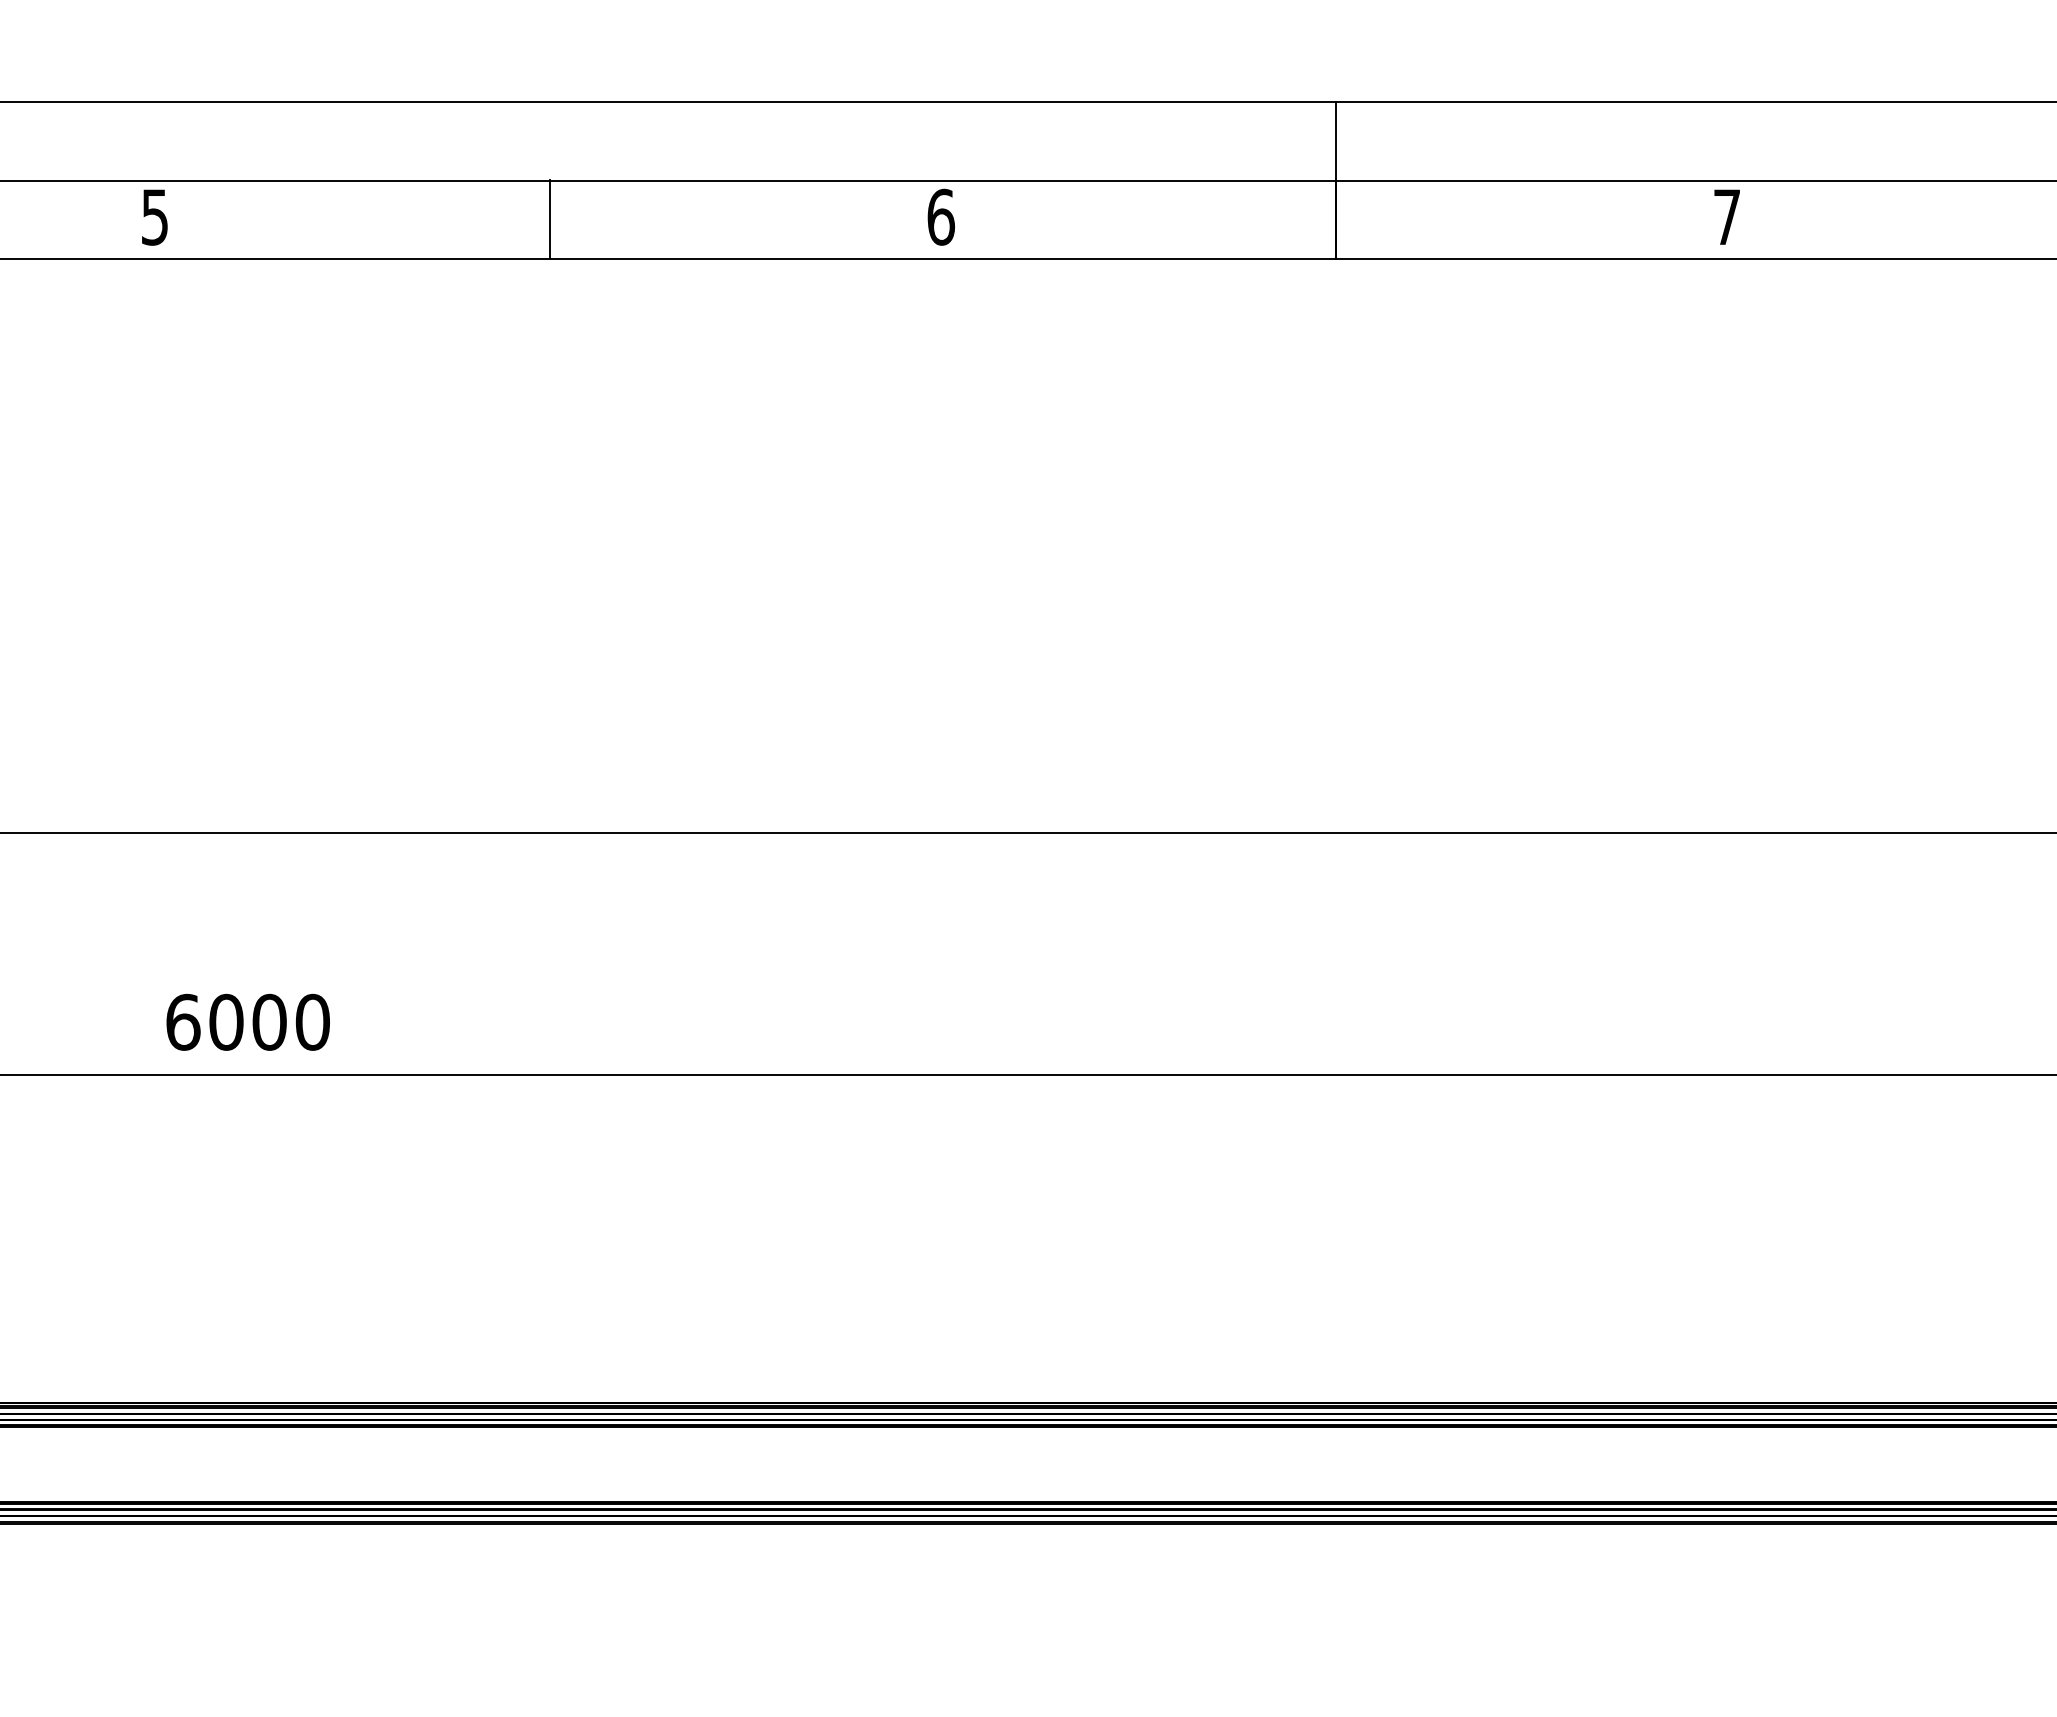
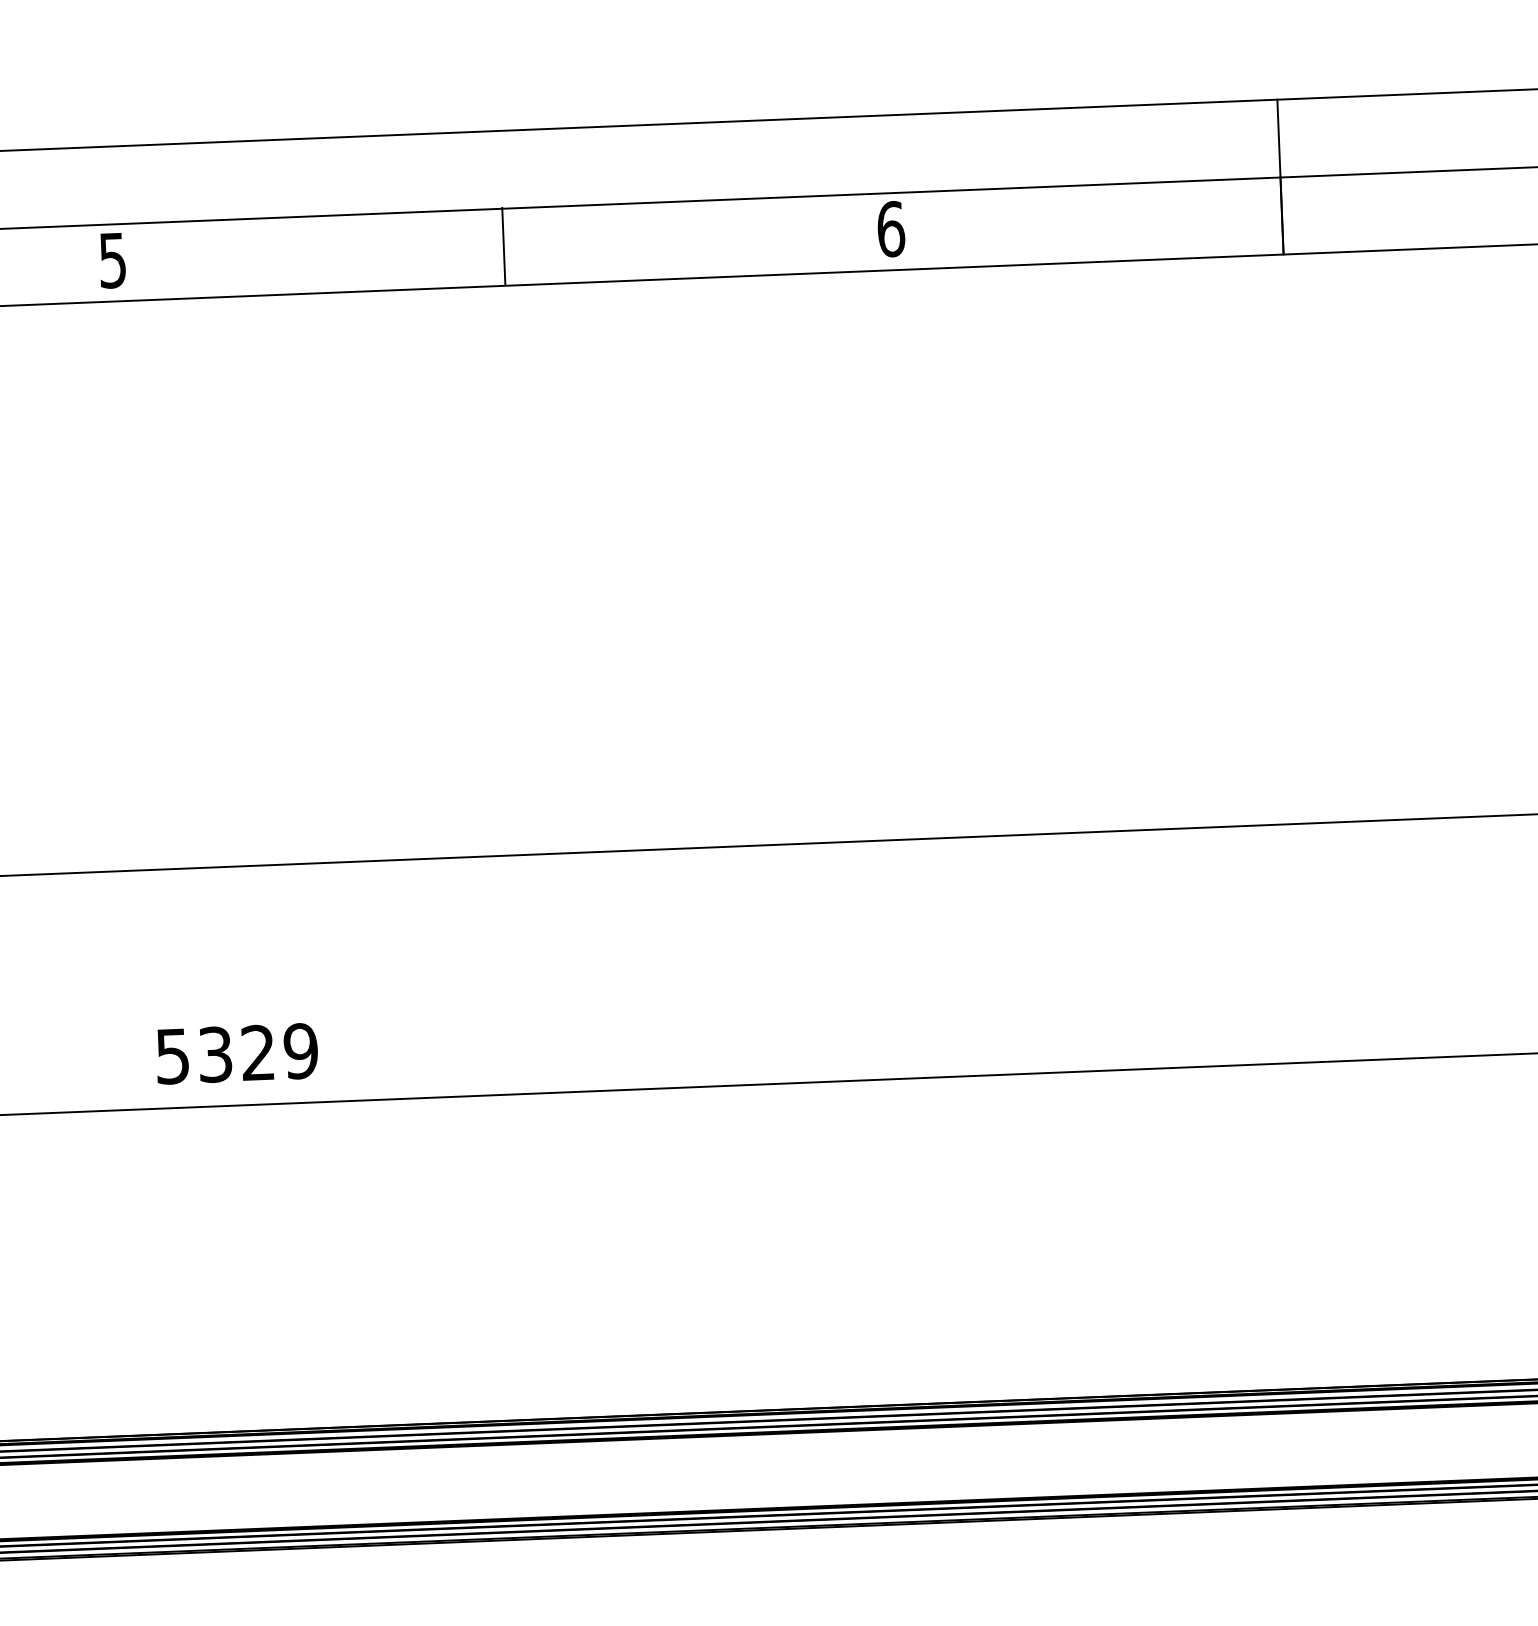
text: (247, 1021) -> (236, 1053), 6000 -> 5329

